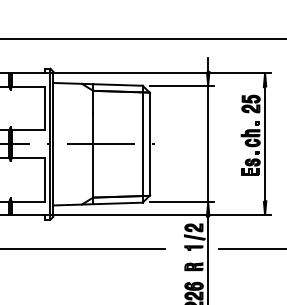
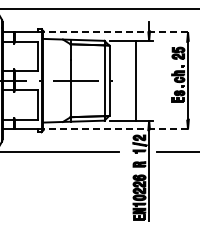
line: (158, 73) -> (115, 32), solid -> dashed
line: (208, 143) -> (136, 80), moved
line: (158, 215) -> (115, 129), solid -> dashed

